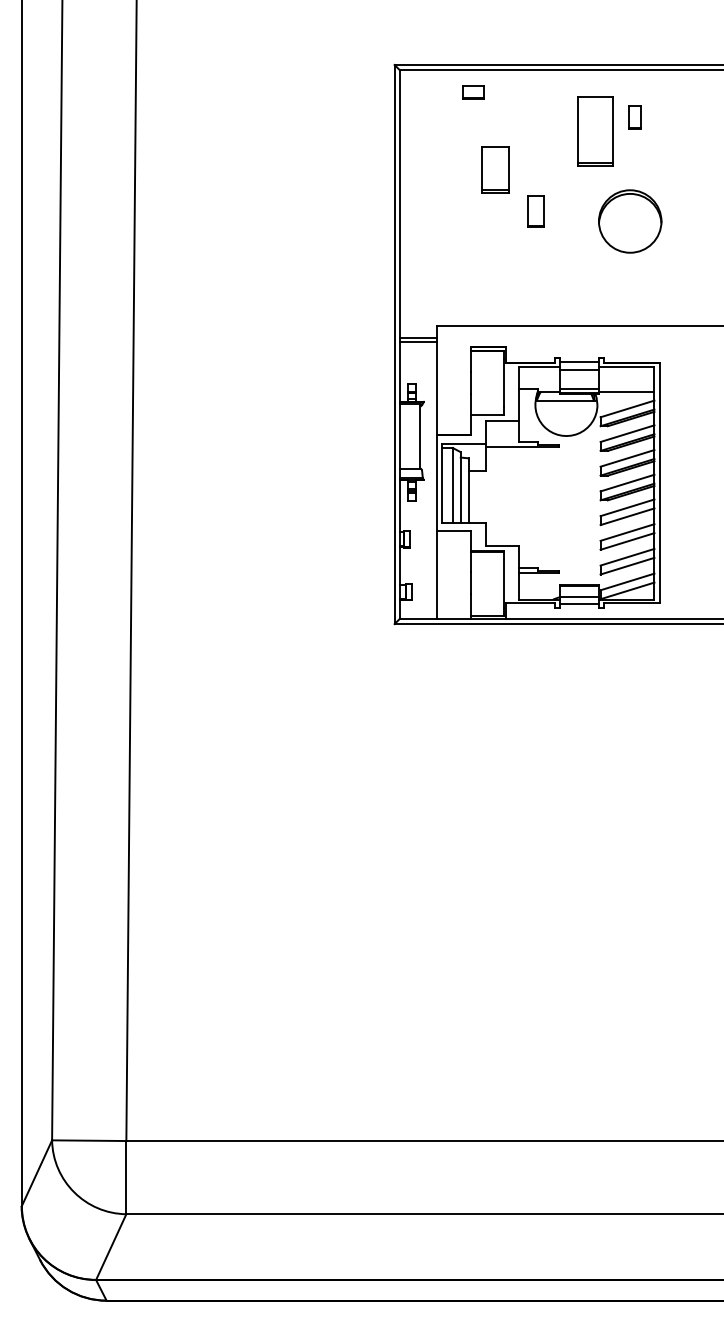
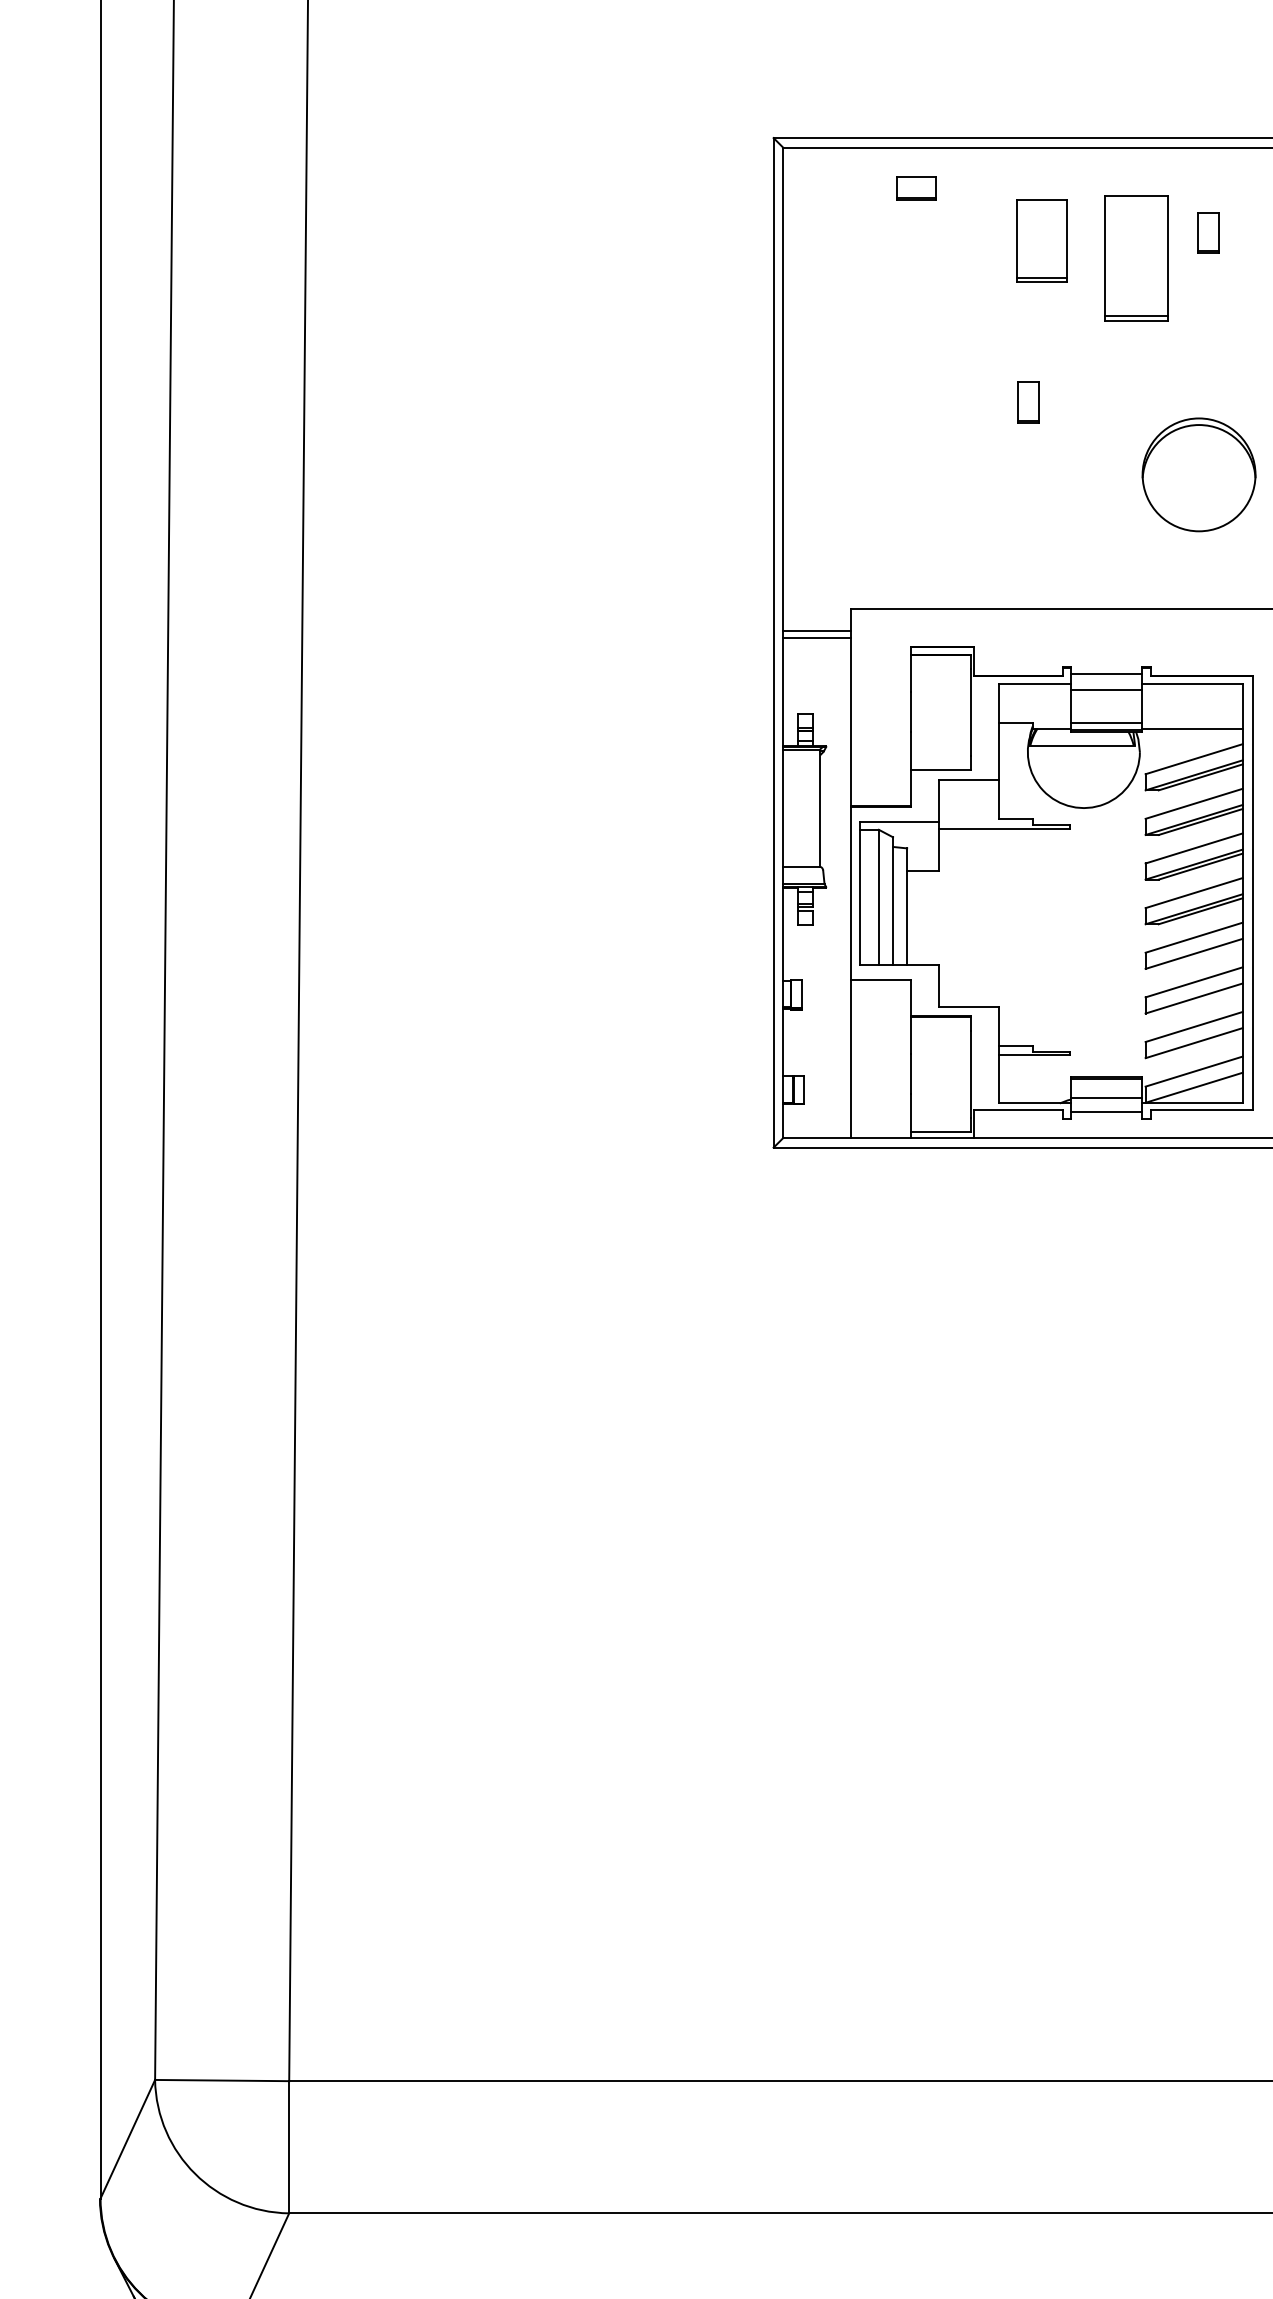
part: (495, 169) -> (1042, 240), moved
part: (535, 211) -> (1028, 402), size x0.71
part: (630, 221) -> (1199, 474), moved

